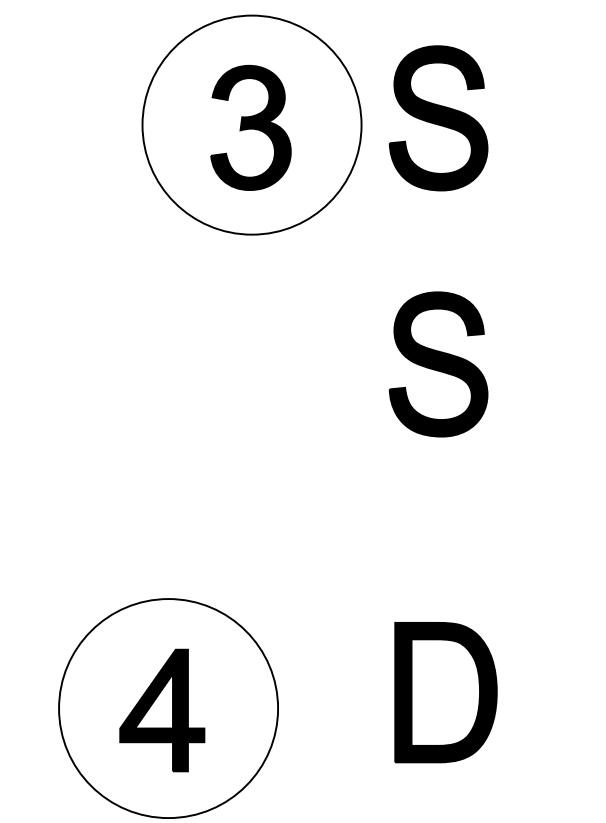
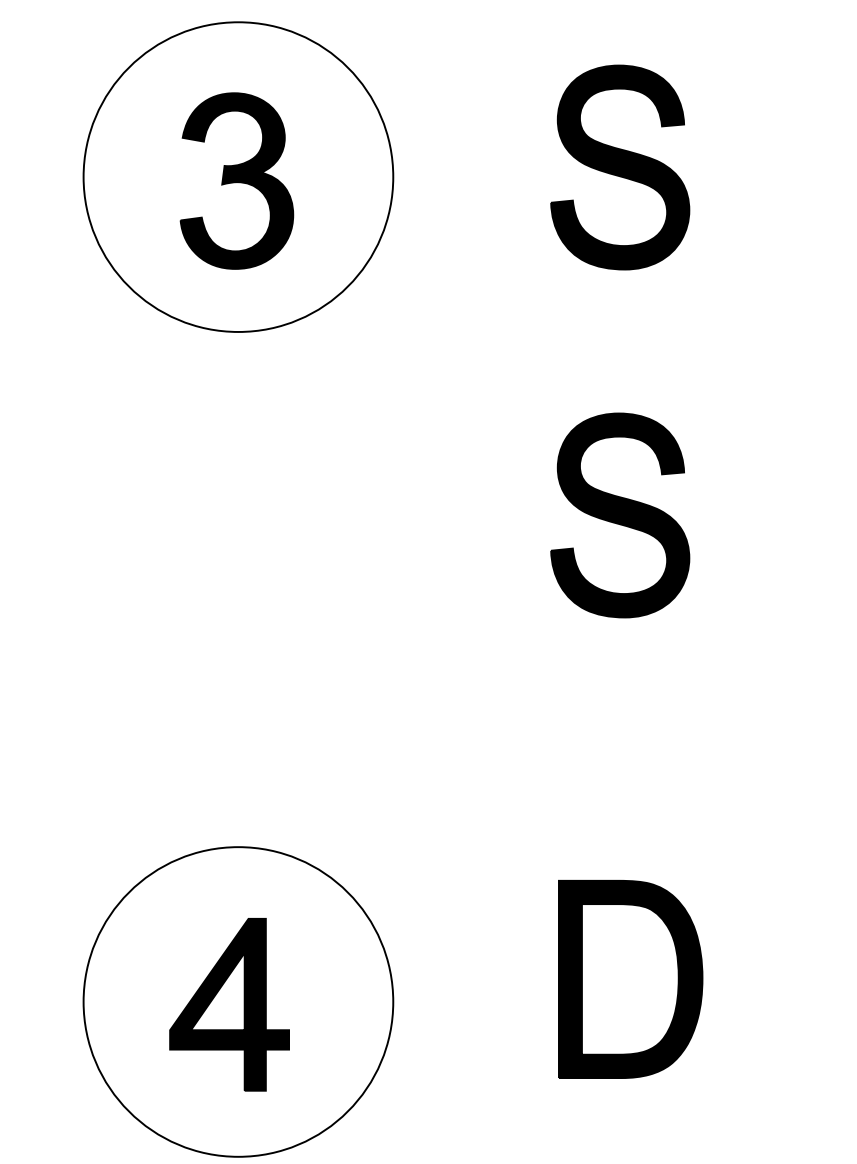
part: (252, 124) -> (238, 176), moved

